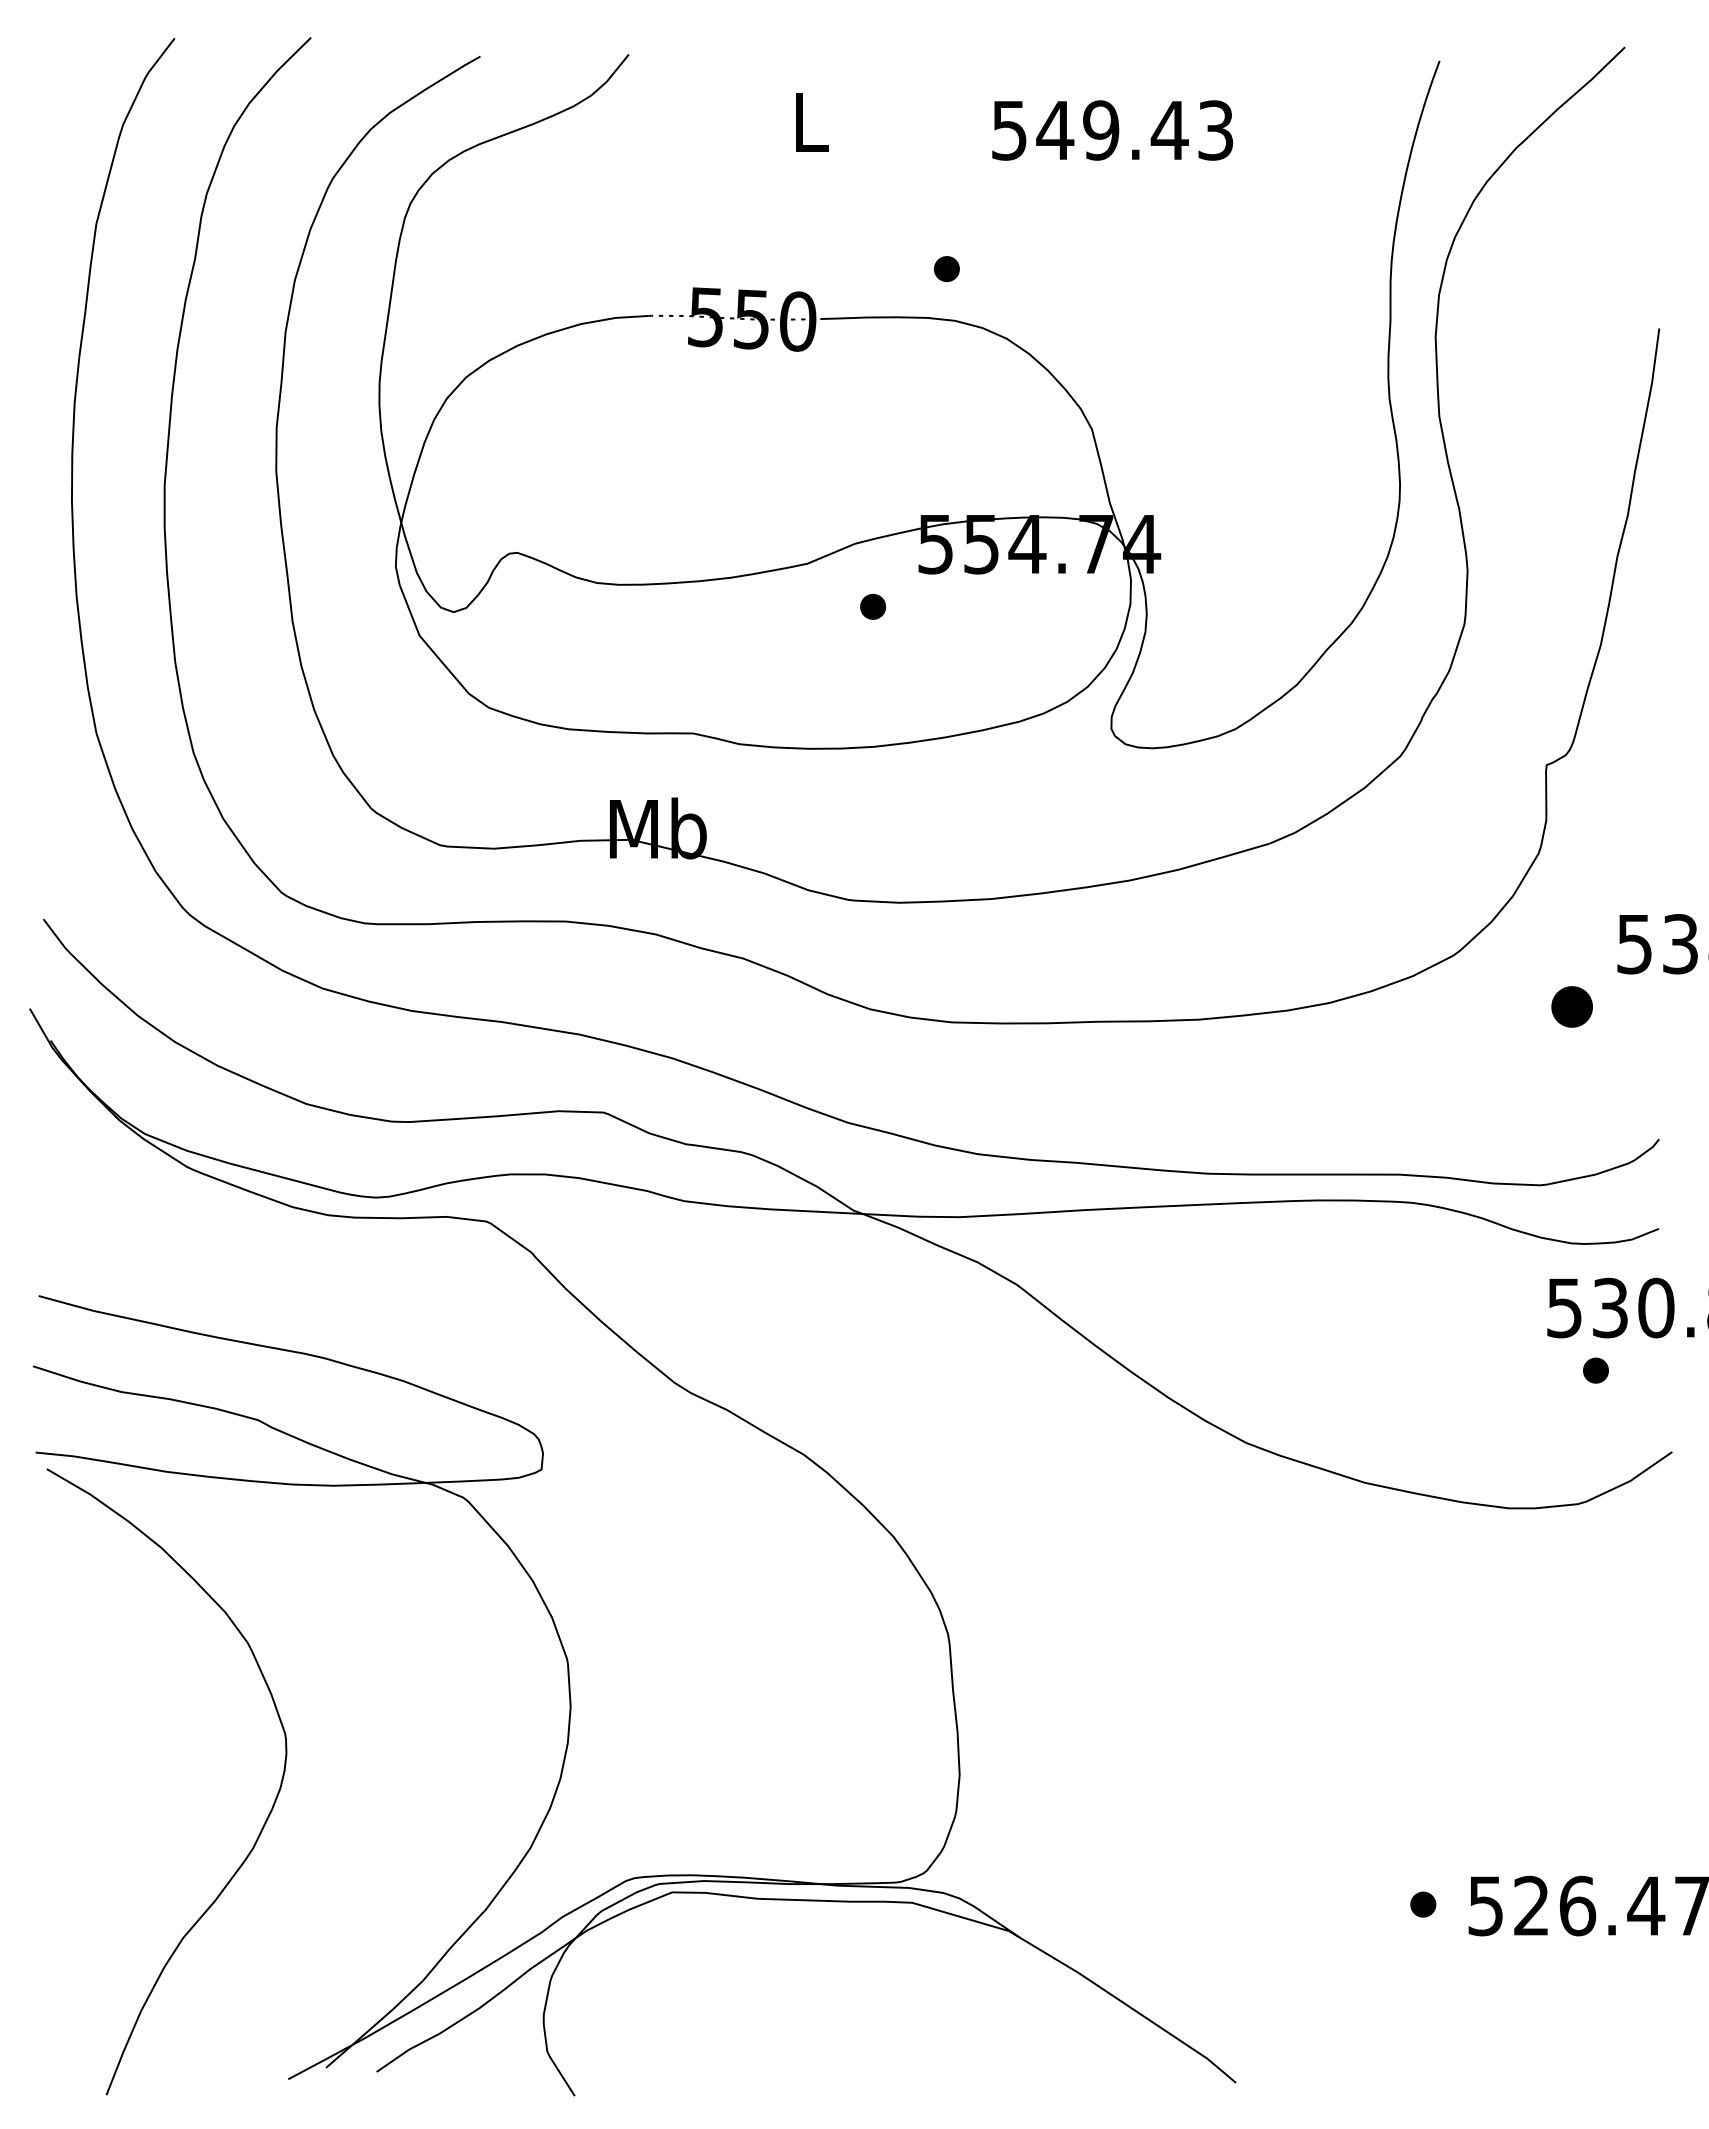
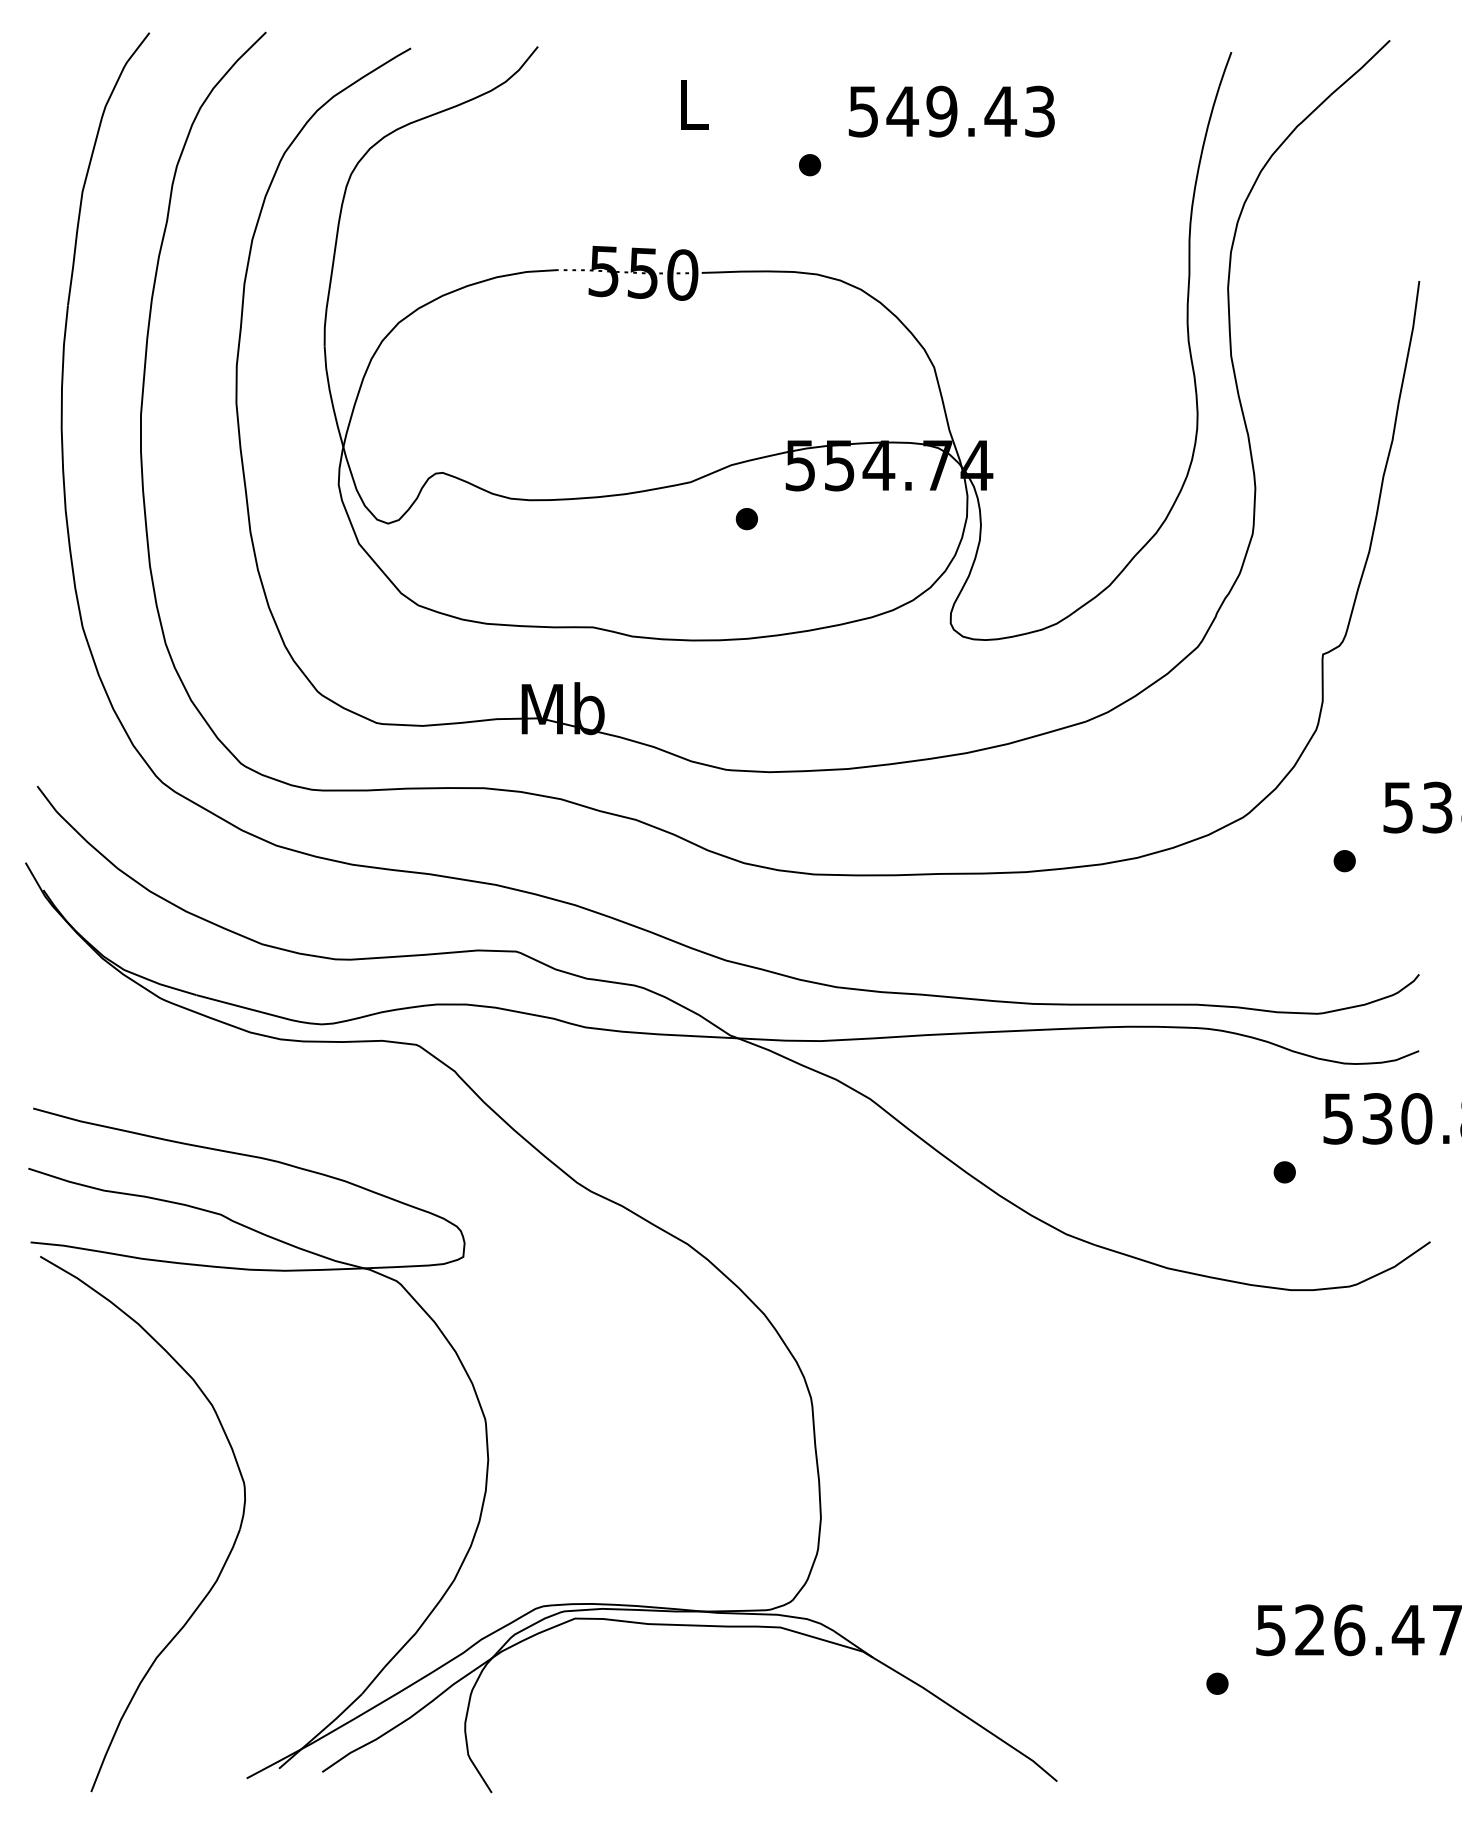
part: (946, 268) -> (809, 164), moved
part: (1571, 1006) -> (1344, 860), size x0.62
part: (1595, 1370) -> (1284, 1172), moved
part: (1423, 1904) -> (1217, 1683), moved

